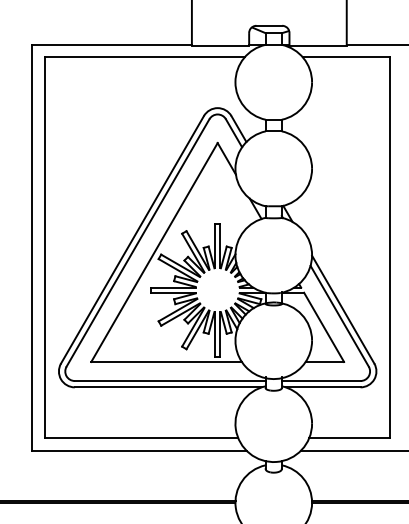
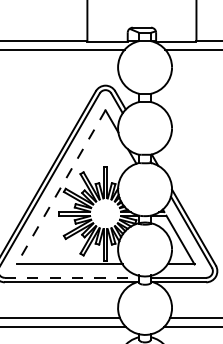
line: (154, 252) -> (61, 187), solid -> dashed
line: (170, 381) -> (72, 278), solid -> dashed

